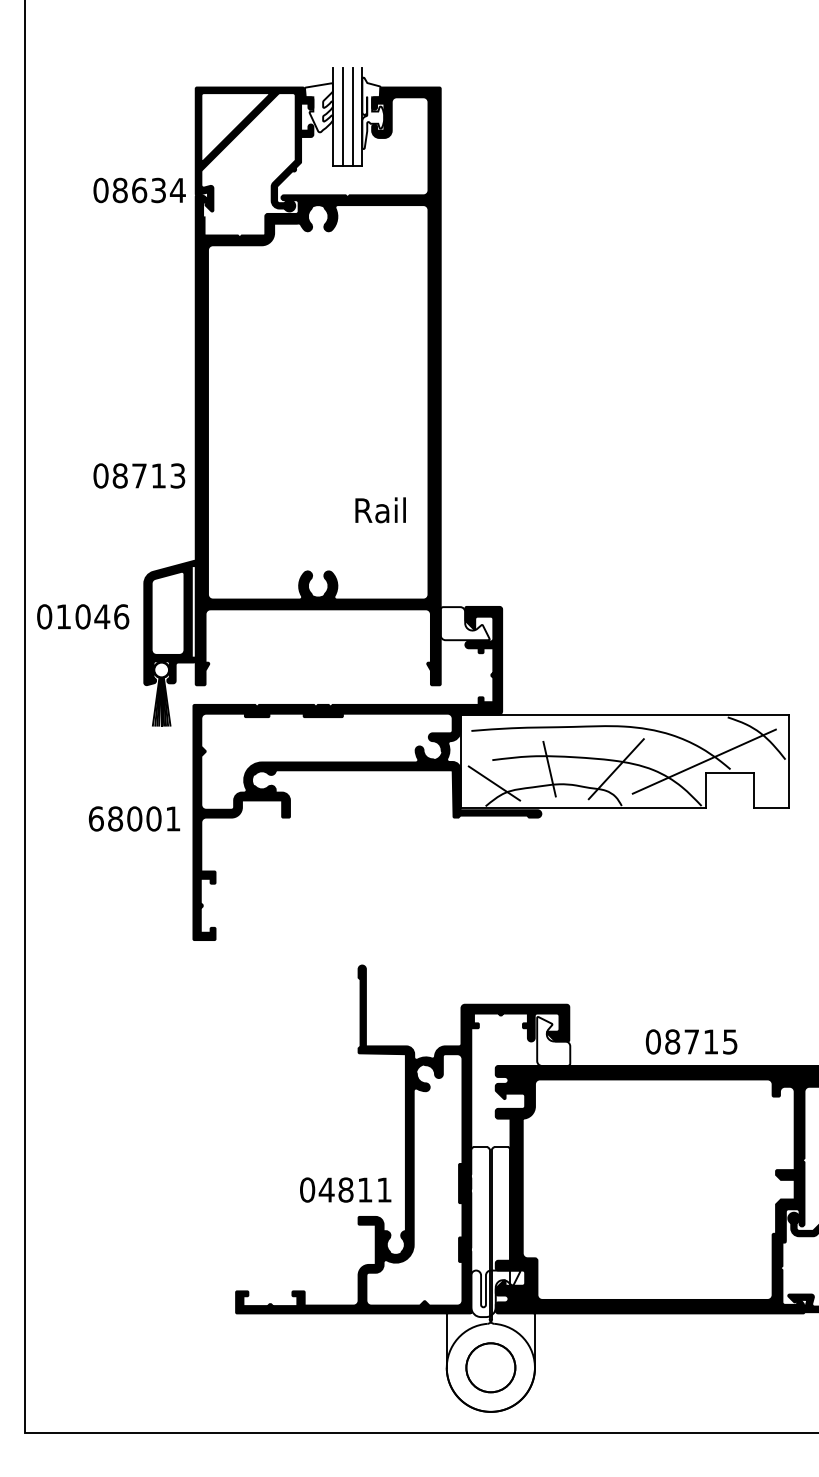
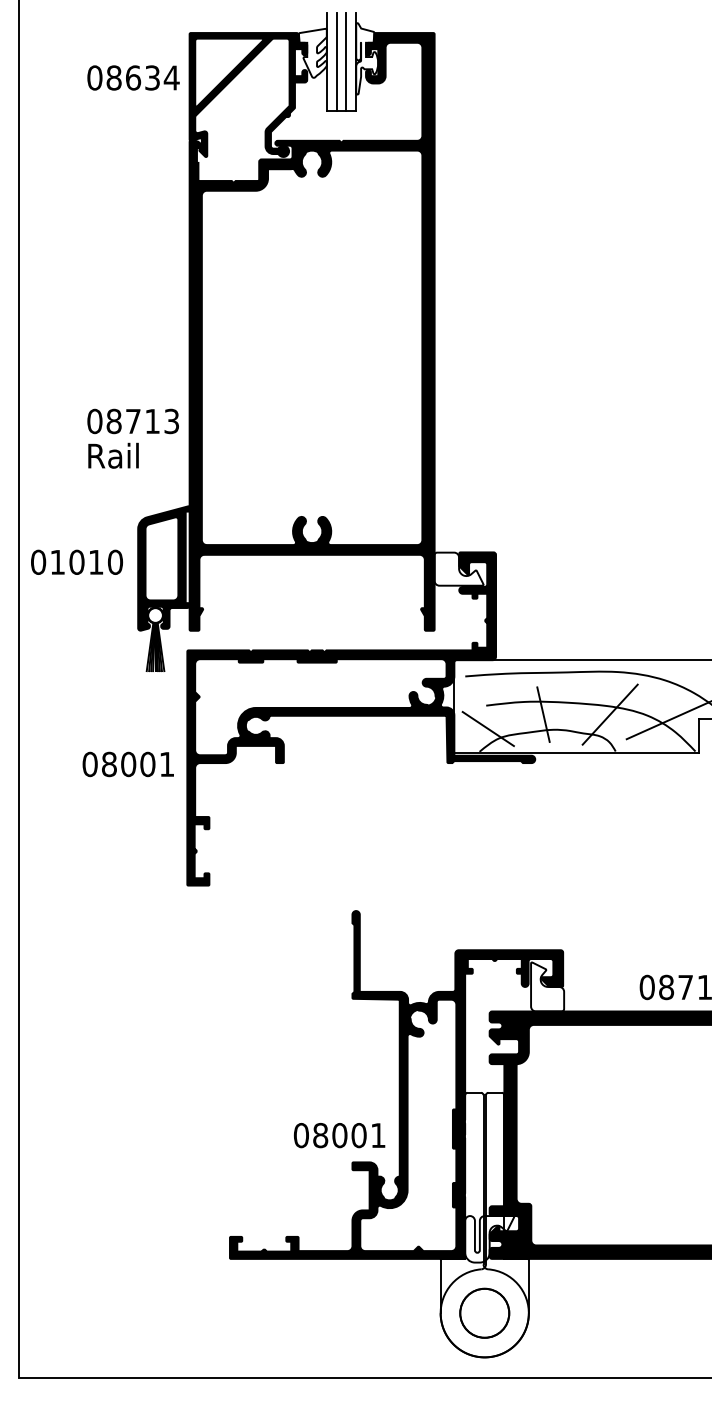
text: (139, 190) -> (133, 78), moved
text: (380, 510) -> (113, 456), moved
text: (111, 616) -> (105, 562), 01046 -> 01010
text: (95, 818) -> (89, 764), 68001 -> 08001
text: (345, 1189) -> (339, 1135), 04811 -> 08001

